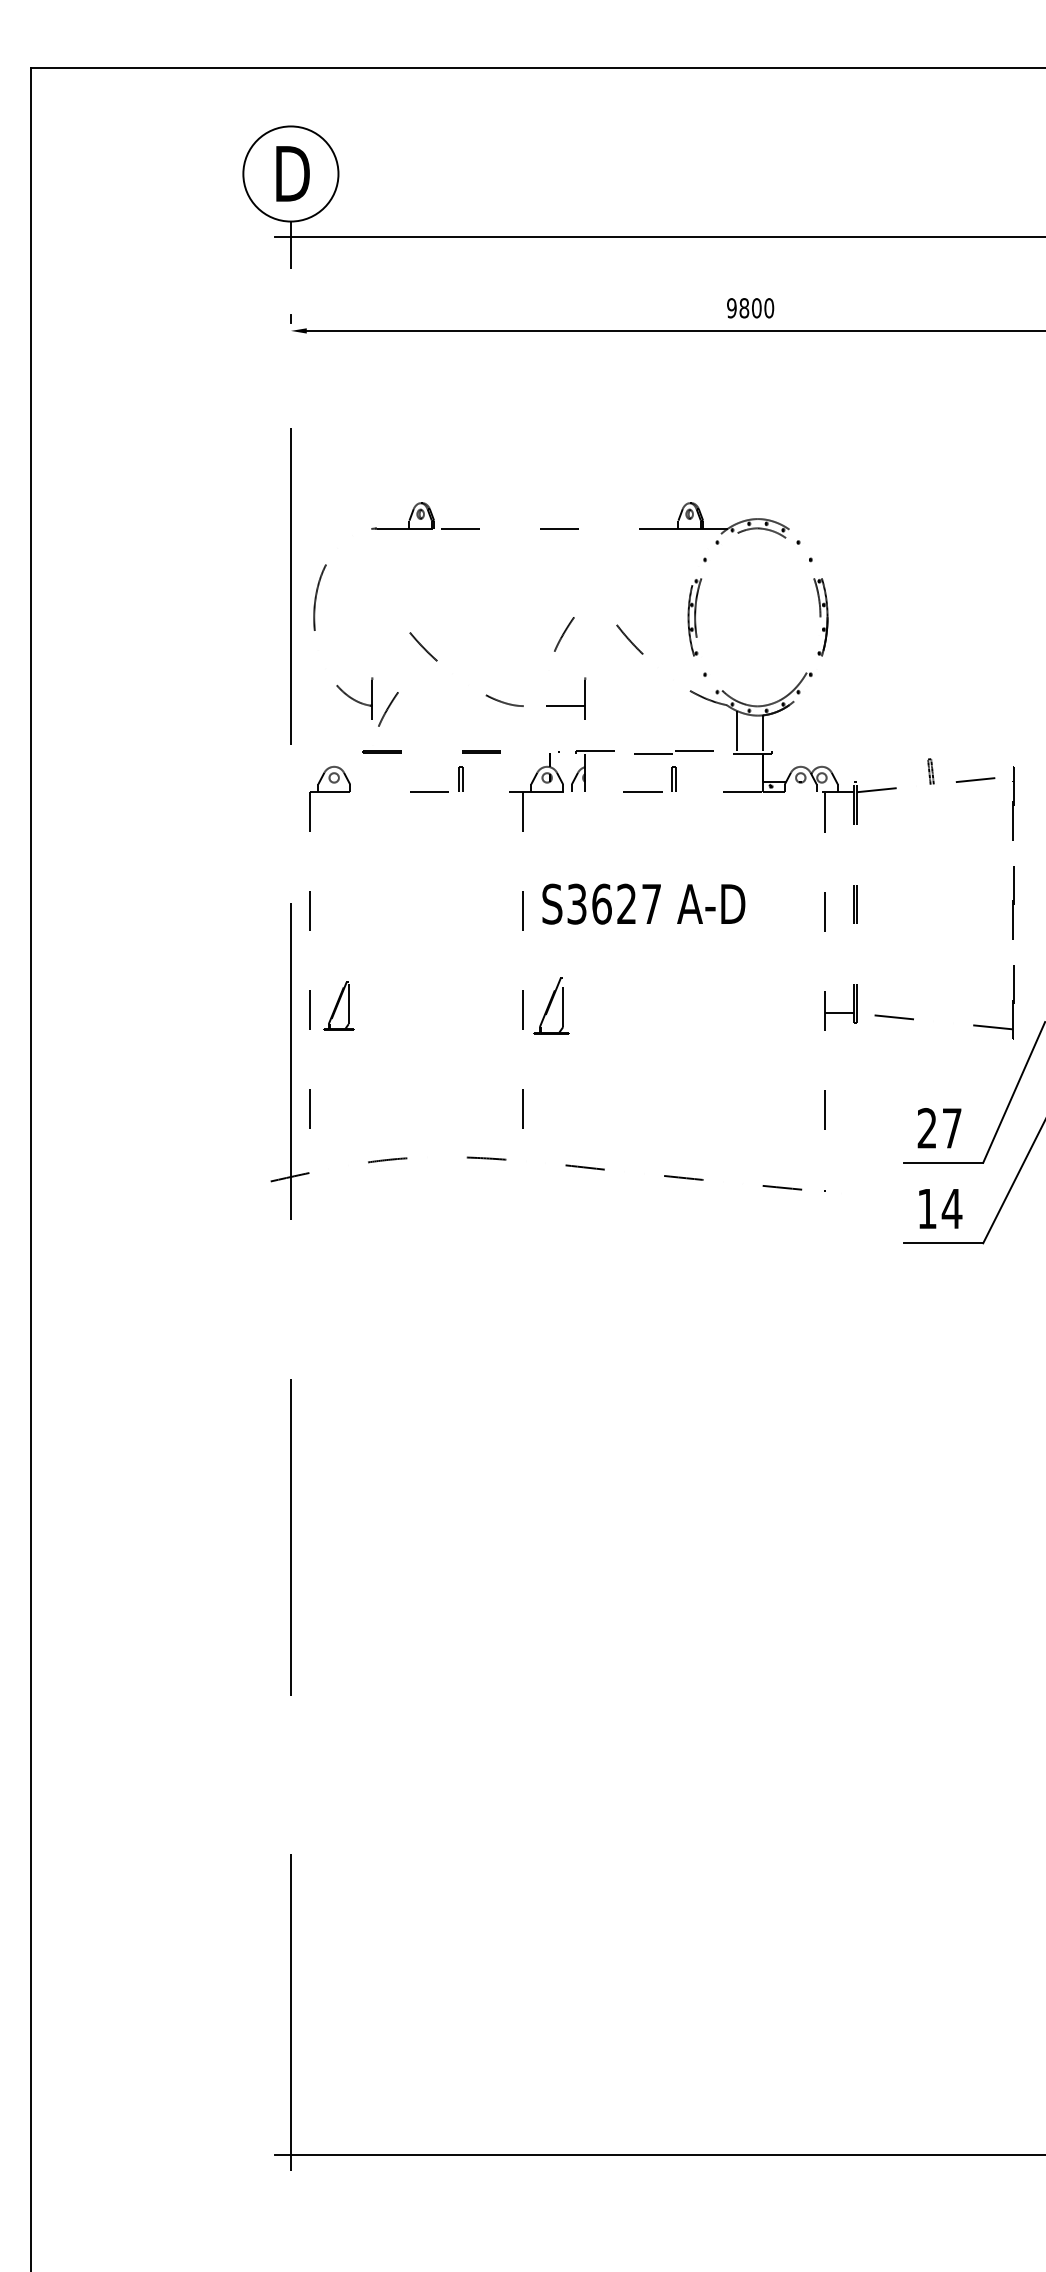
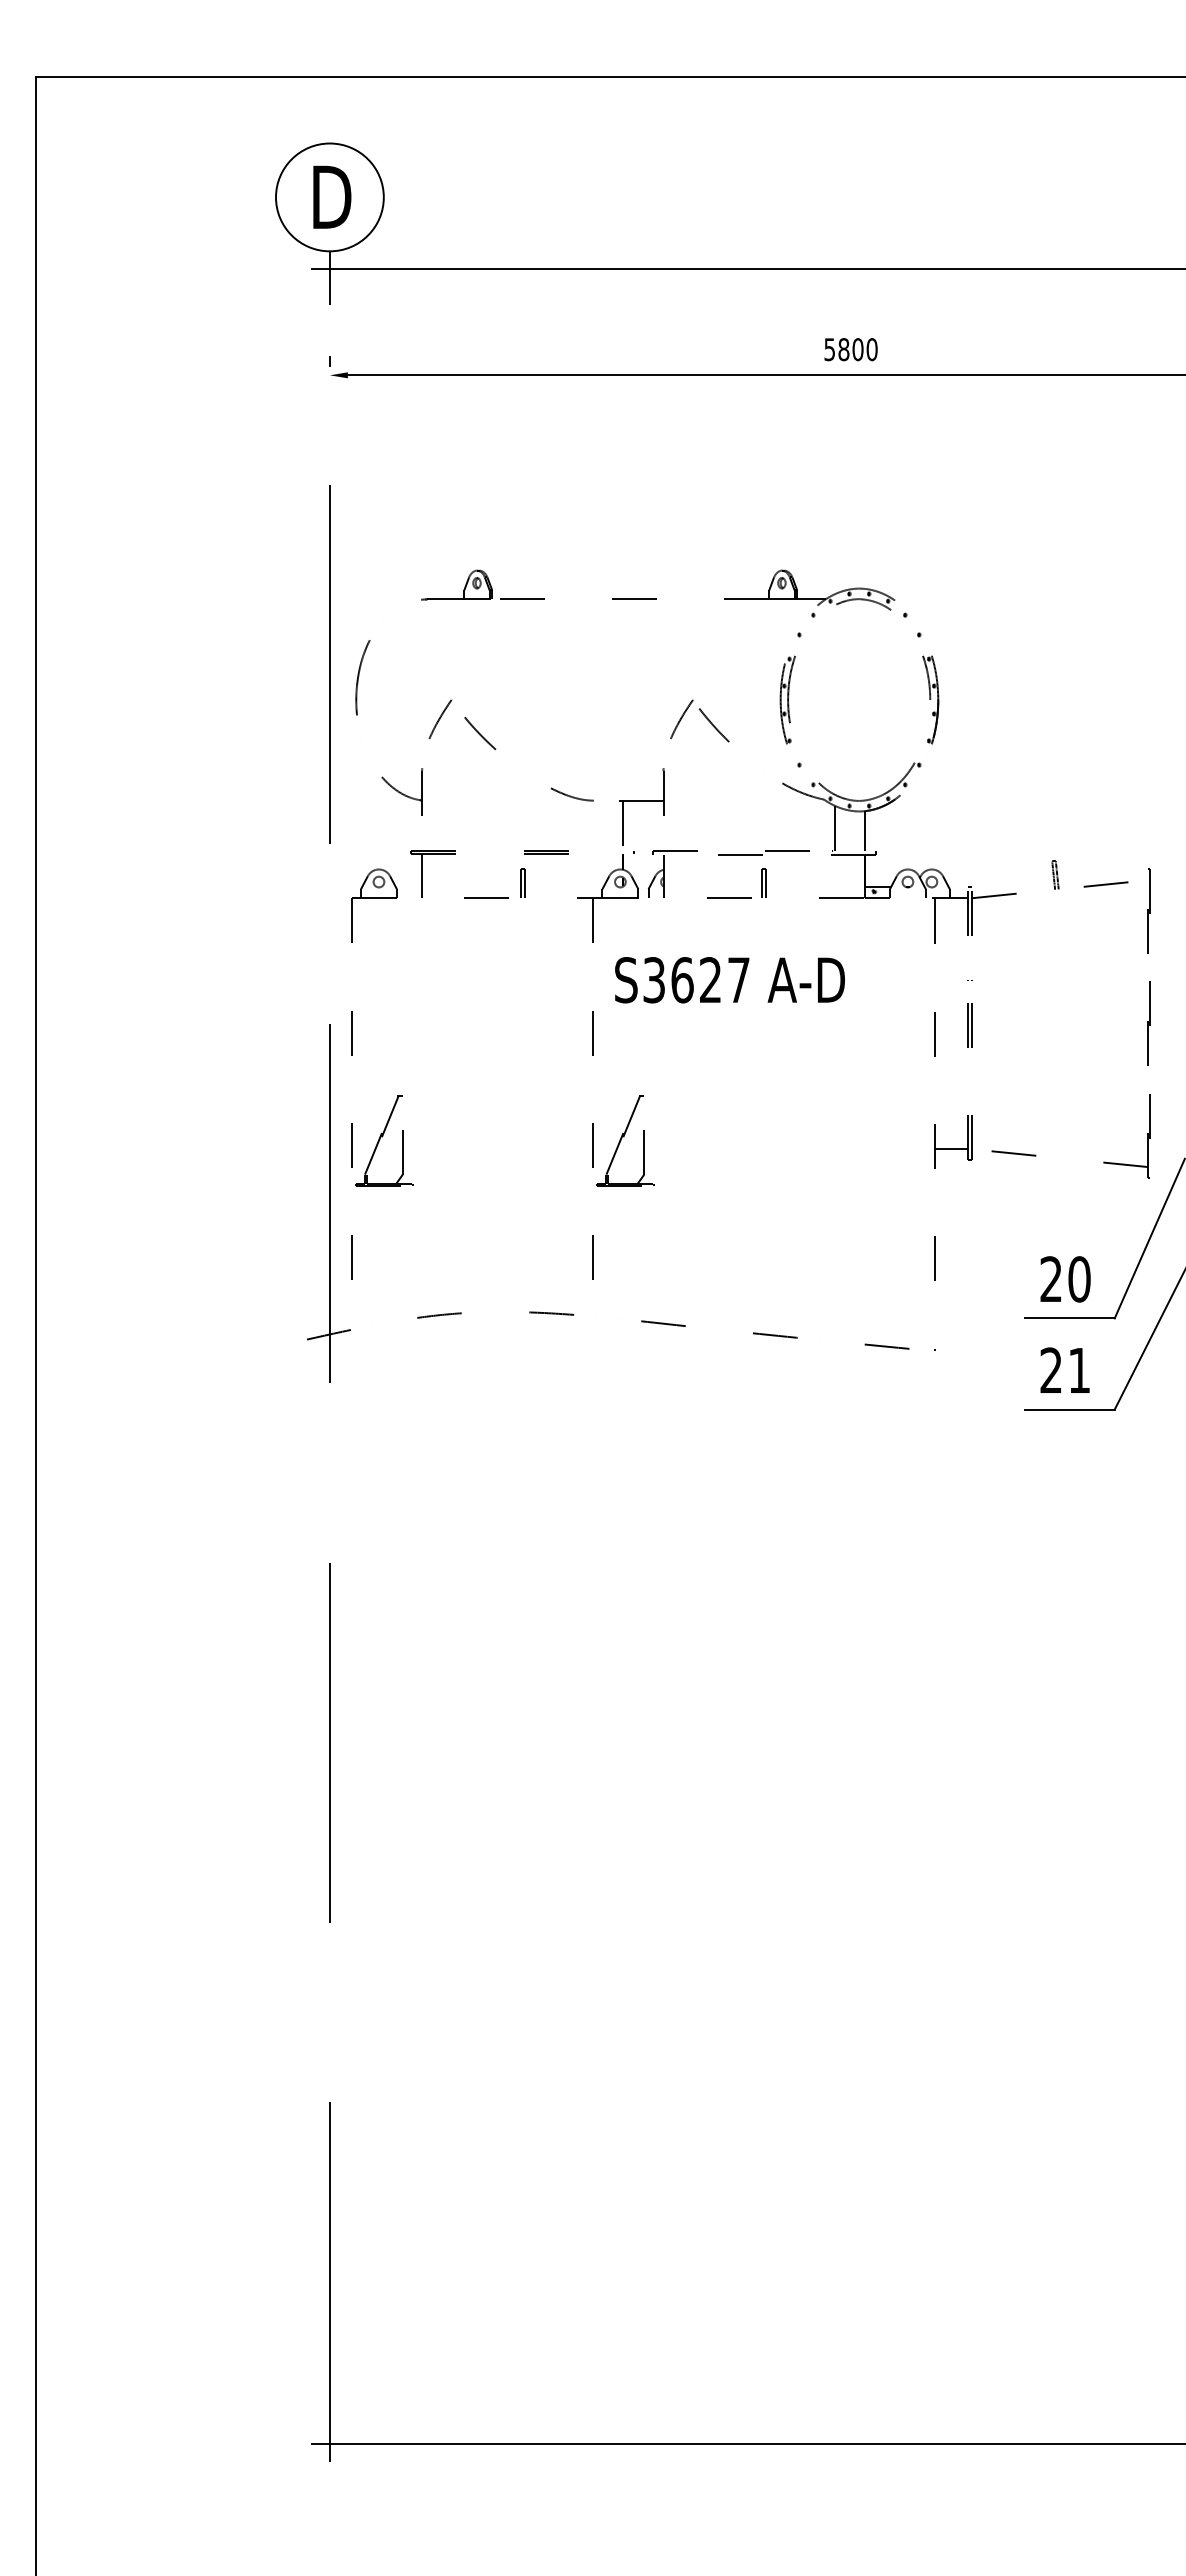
text: (731, 308) -> (829, 349), 9800 -> 5800
part: (564, 634) -> (681, 719), moved
line: (388, 708) -> (440, 718), moved
line: (549, 728) -> (623, 825), added
line: (372, 773) -> (422, 876), added
text: (643, 904) -> (729, 980), moved
part: (339, 1005) -> (384, 1140), size x1.67
part: (551, 1005) -> (625, 1140), size x1.43
text: (952, 1128) -> (1079, 1279), 27 -> 20
text: (939, 1207) -> (1065, 1369), 14 -> 21

